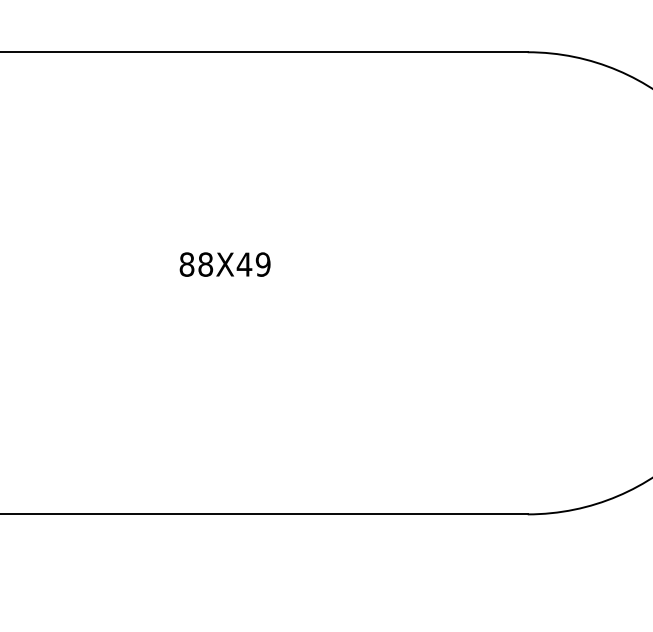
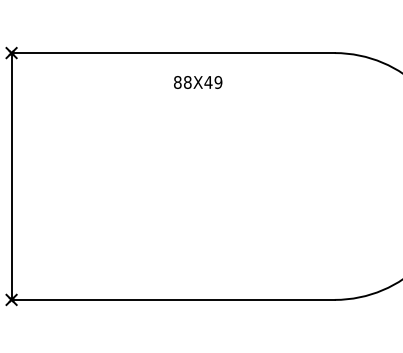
text: (225, 264) -> (198, 82), moved

